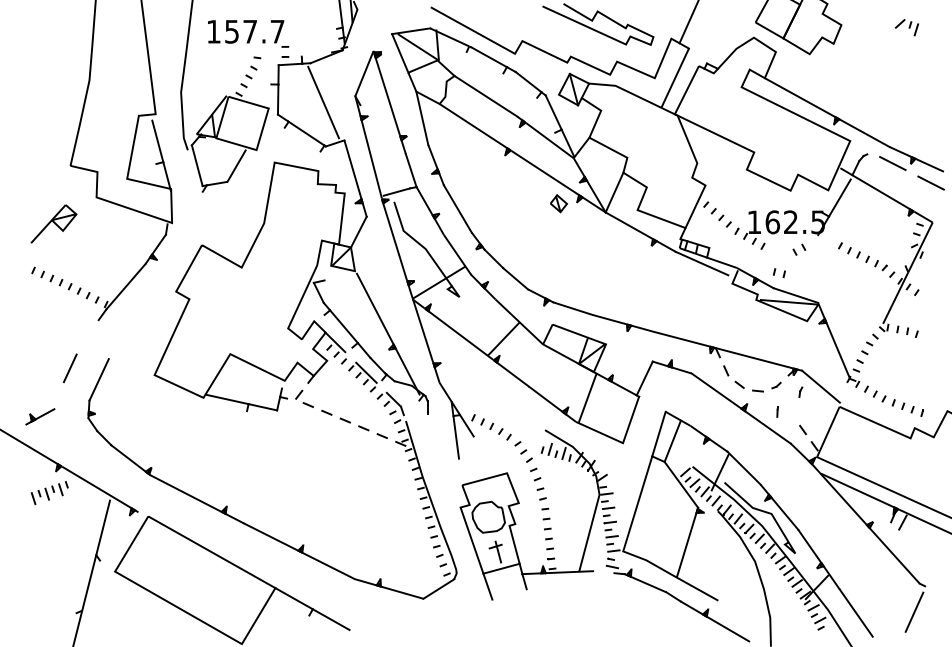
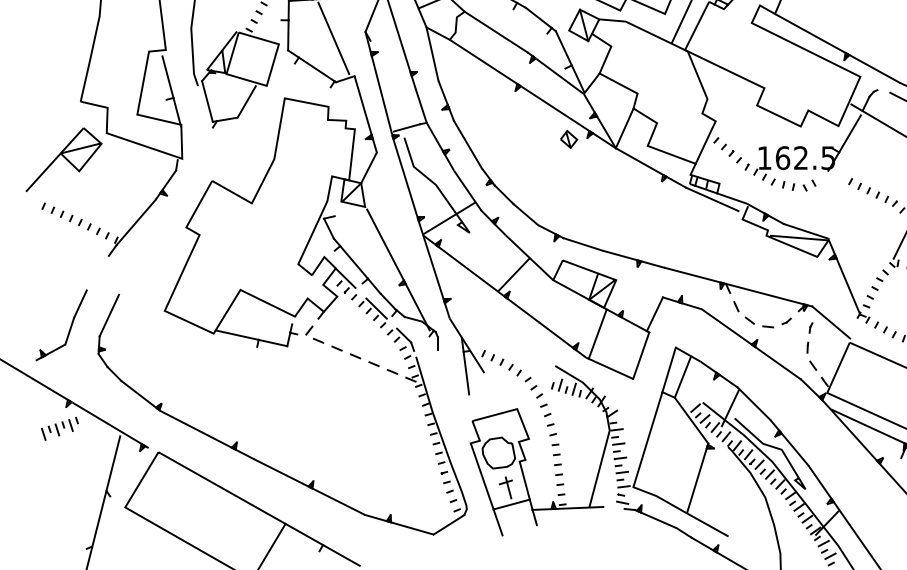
part: (53, 223) -> (63, 159), size x1.67
part: (778, 272) -> (787, 185), moved
line: (59, 395) -> (69, 331), added
part: (777, 411) -> (807, 347), moved

